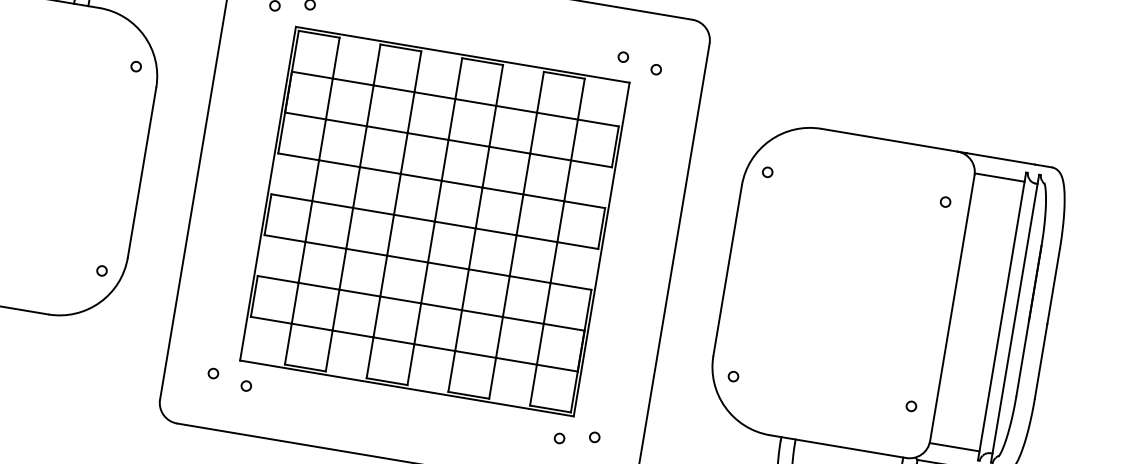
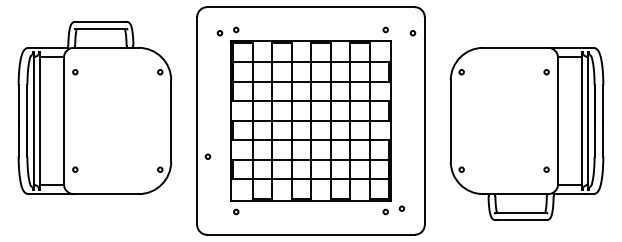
circle: (655, 70) -> (412, 33), moved
circle: (212, 372) -> (207, 156), moved

